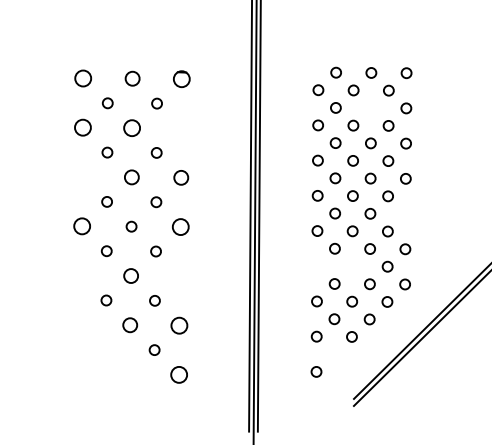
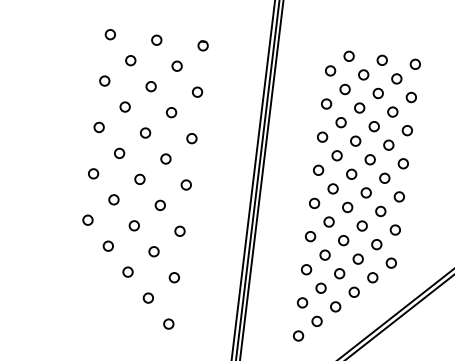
circle: (83, 78) -> (110, 34), size x0.62
circle: (132, 78) -> (156, 39), size x0.71
circle: (181, 78) -> (202, 45), size x0.62
circle: (370, 107) -> (377, 92), added
circle: (82, 127) -> (104, 80), size x0.62
circle: (132, 127) -> (151, 86), size x0.62
circle: (181, 128) -> (197, 92), added
circle: (82, 176) -> (99, 126), added
circle: (131, 177) -> (145, 133), size x0.71
circle: (180, 177) -> (191, 138), size x0.71
circle: (405, 213) -> (399, 196), added
circle: (82, 226) -> (93, 173), size x0.62
circle: (180, 226) -> (186, 184), size x0.62
circle: (317, 266) -> (310, 236), added
circle: (352, 266) -> (343, 240), added
circle: (81, 275) -> (87, 219), added
circle: (131, 275) -> (134, 225), size x0.71
circle: (179, 276) -> (179, 231), added
circle: (129, 325) -> (127, 272), size x0.71
circle: (179, 325) -> (174, 277), size x0.62
circle: (334, 354) -> (317, 321), added
circle: (178, 374) -> (168, 323), size x0.62

